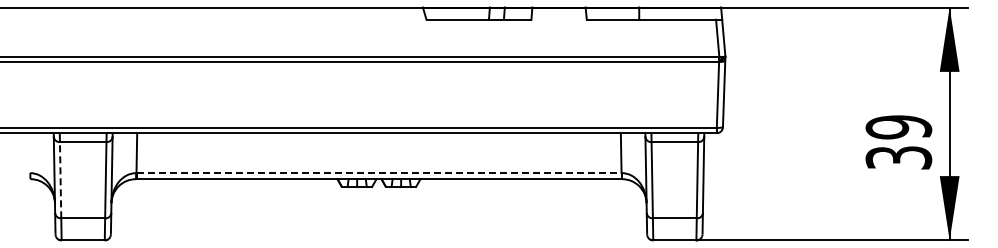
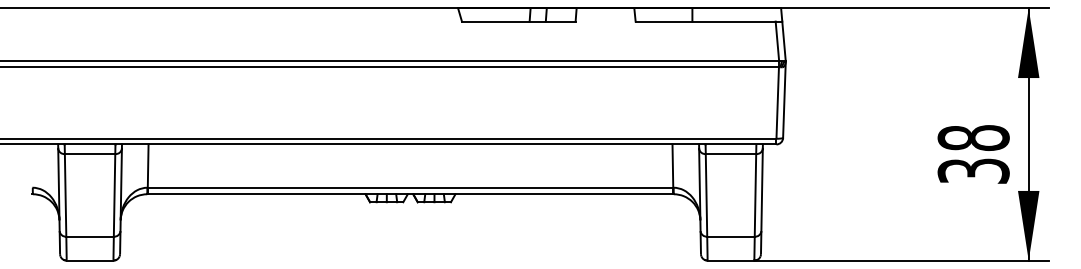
text: (898, 127) -> (973, 138), 39 -> 38
line: (379, 173) -> (411, 188), dashed -> solid
line: (60, 179) -> (65, 194), dashed -> solid

